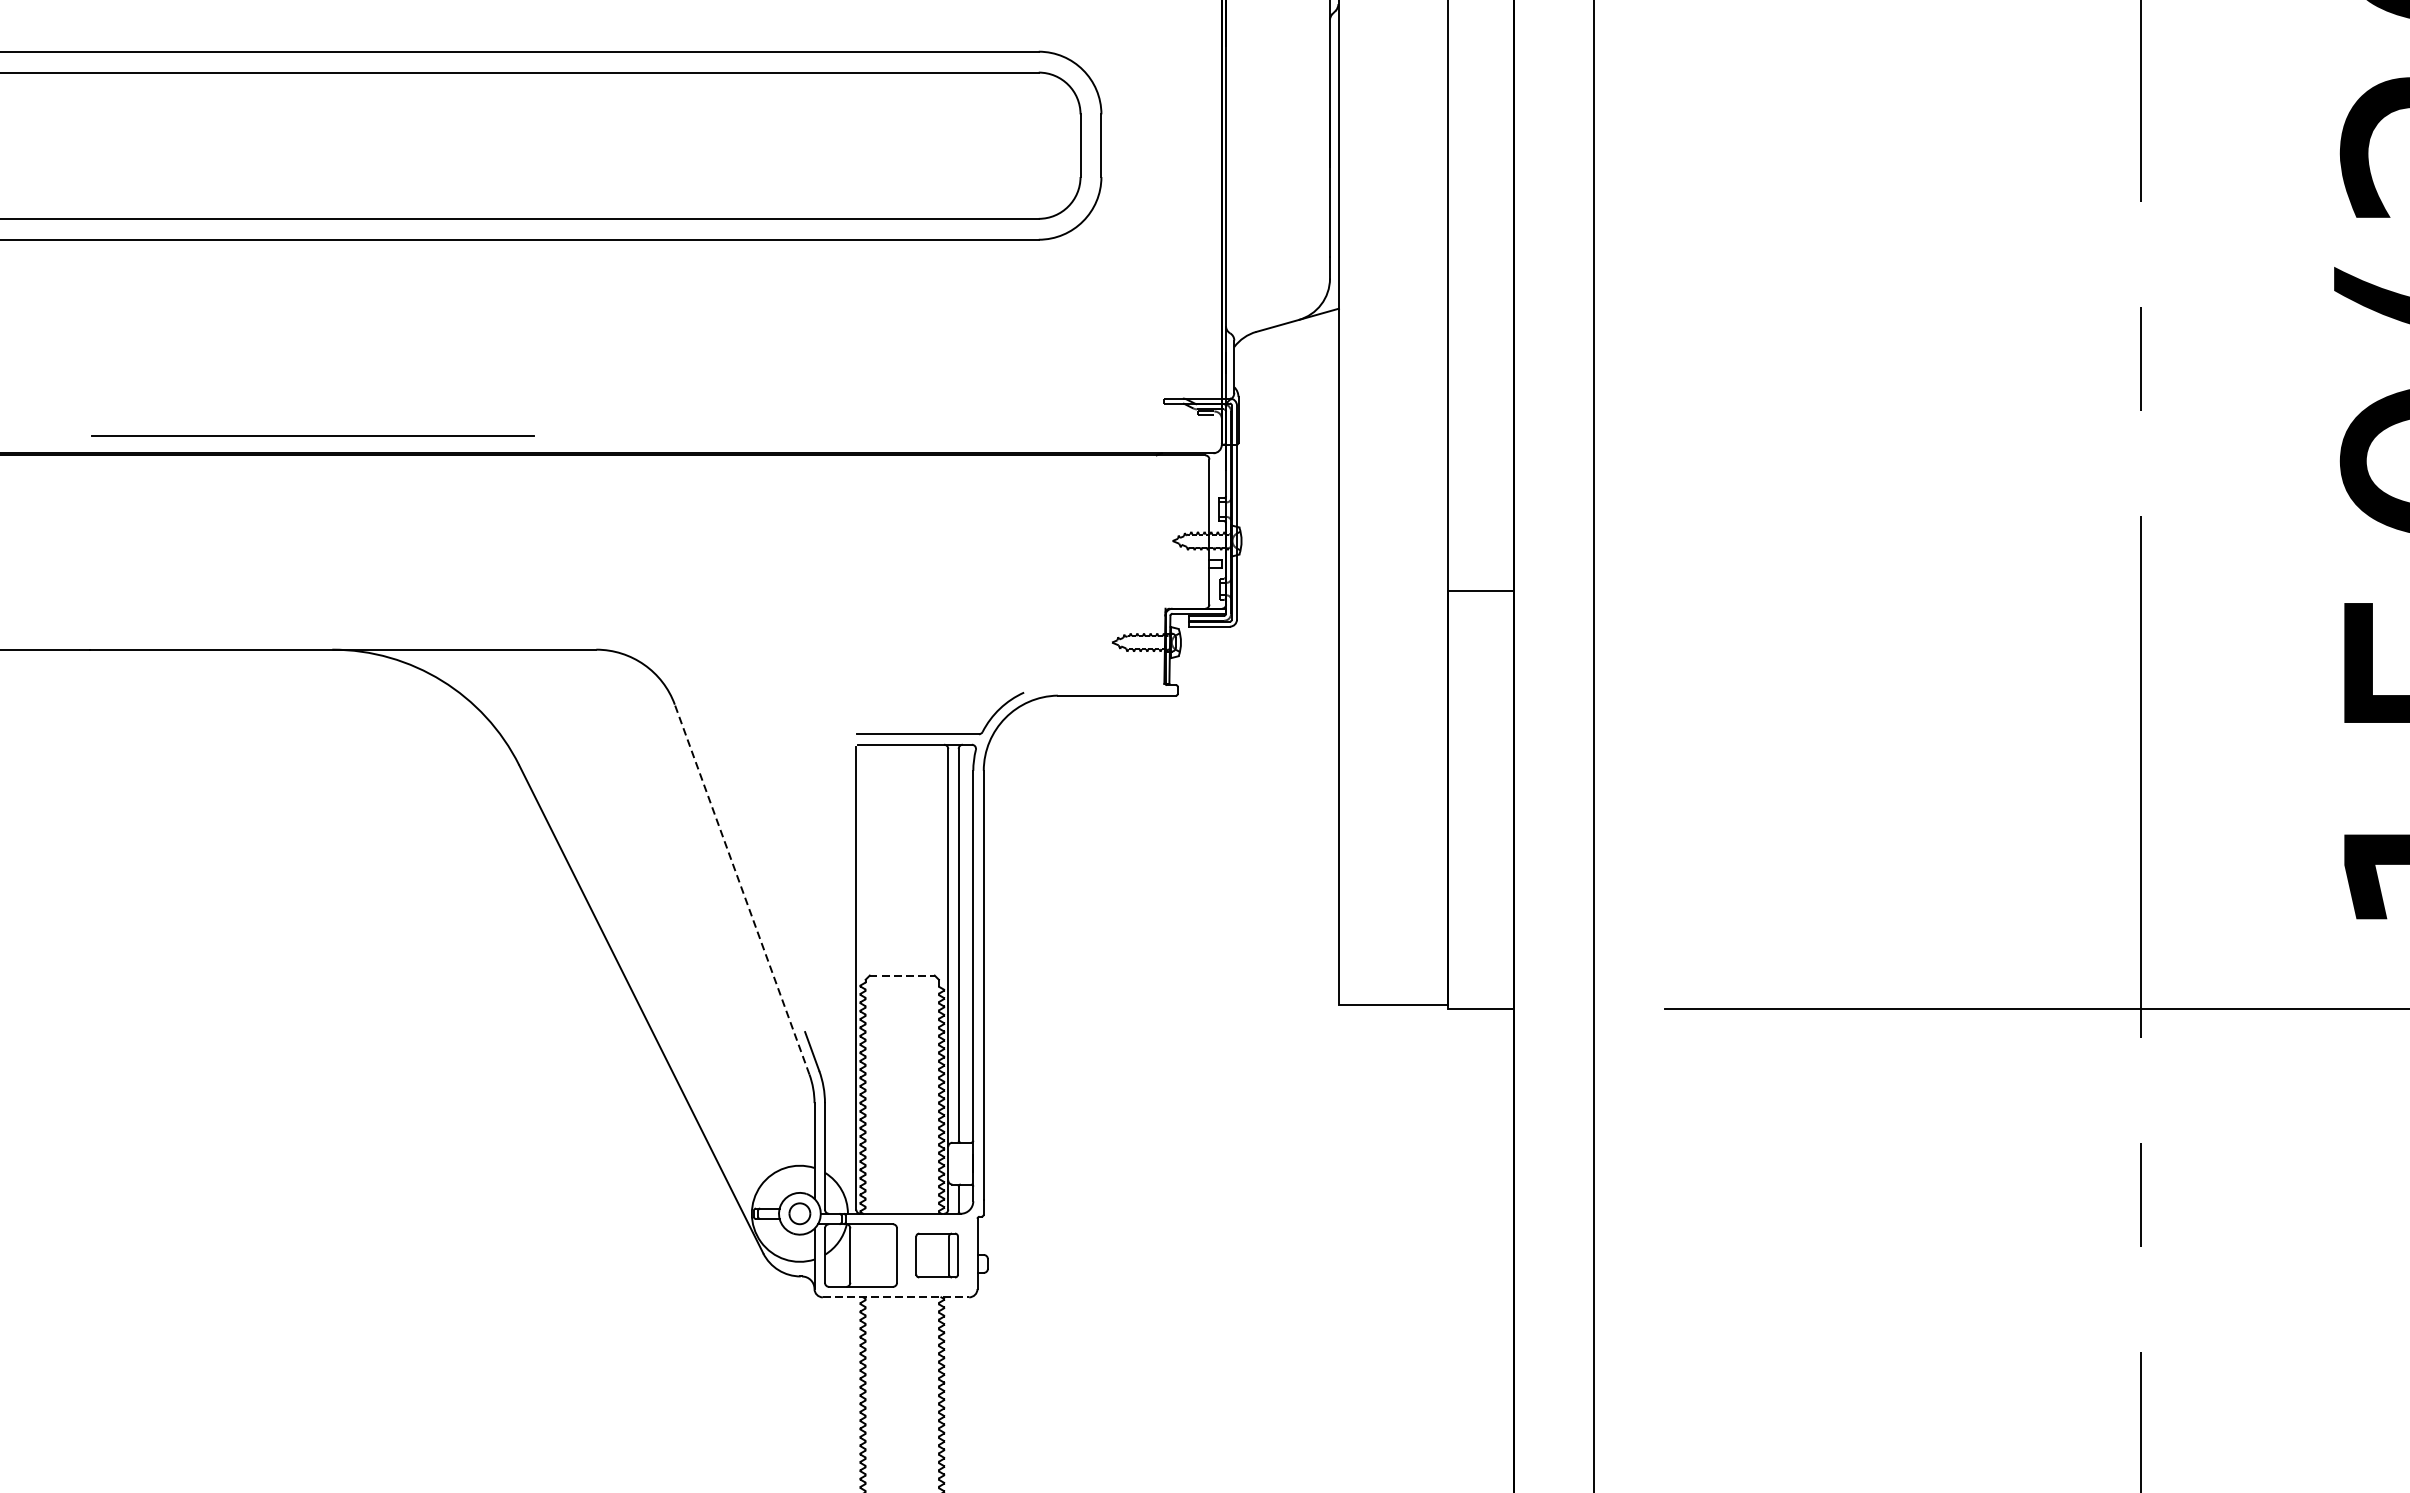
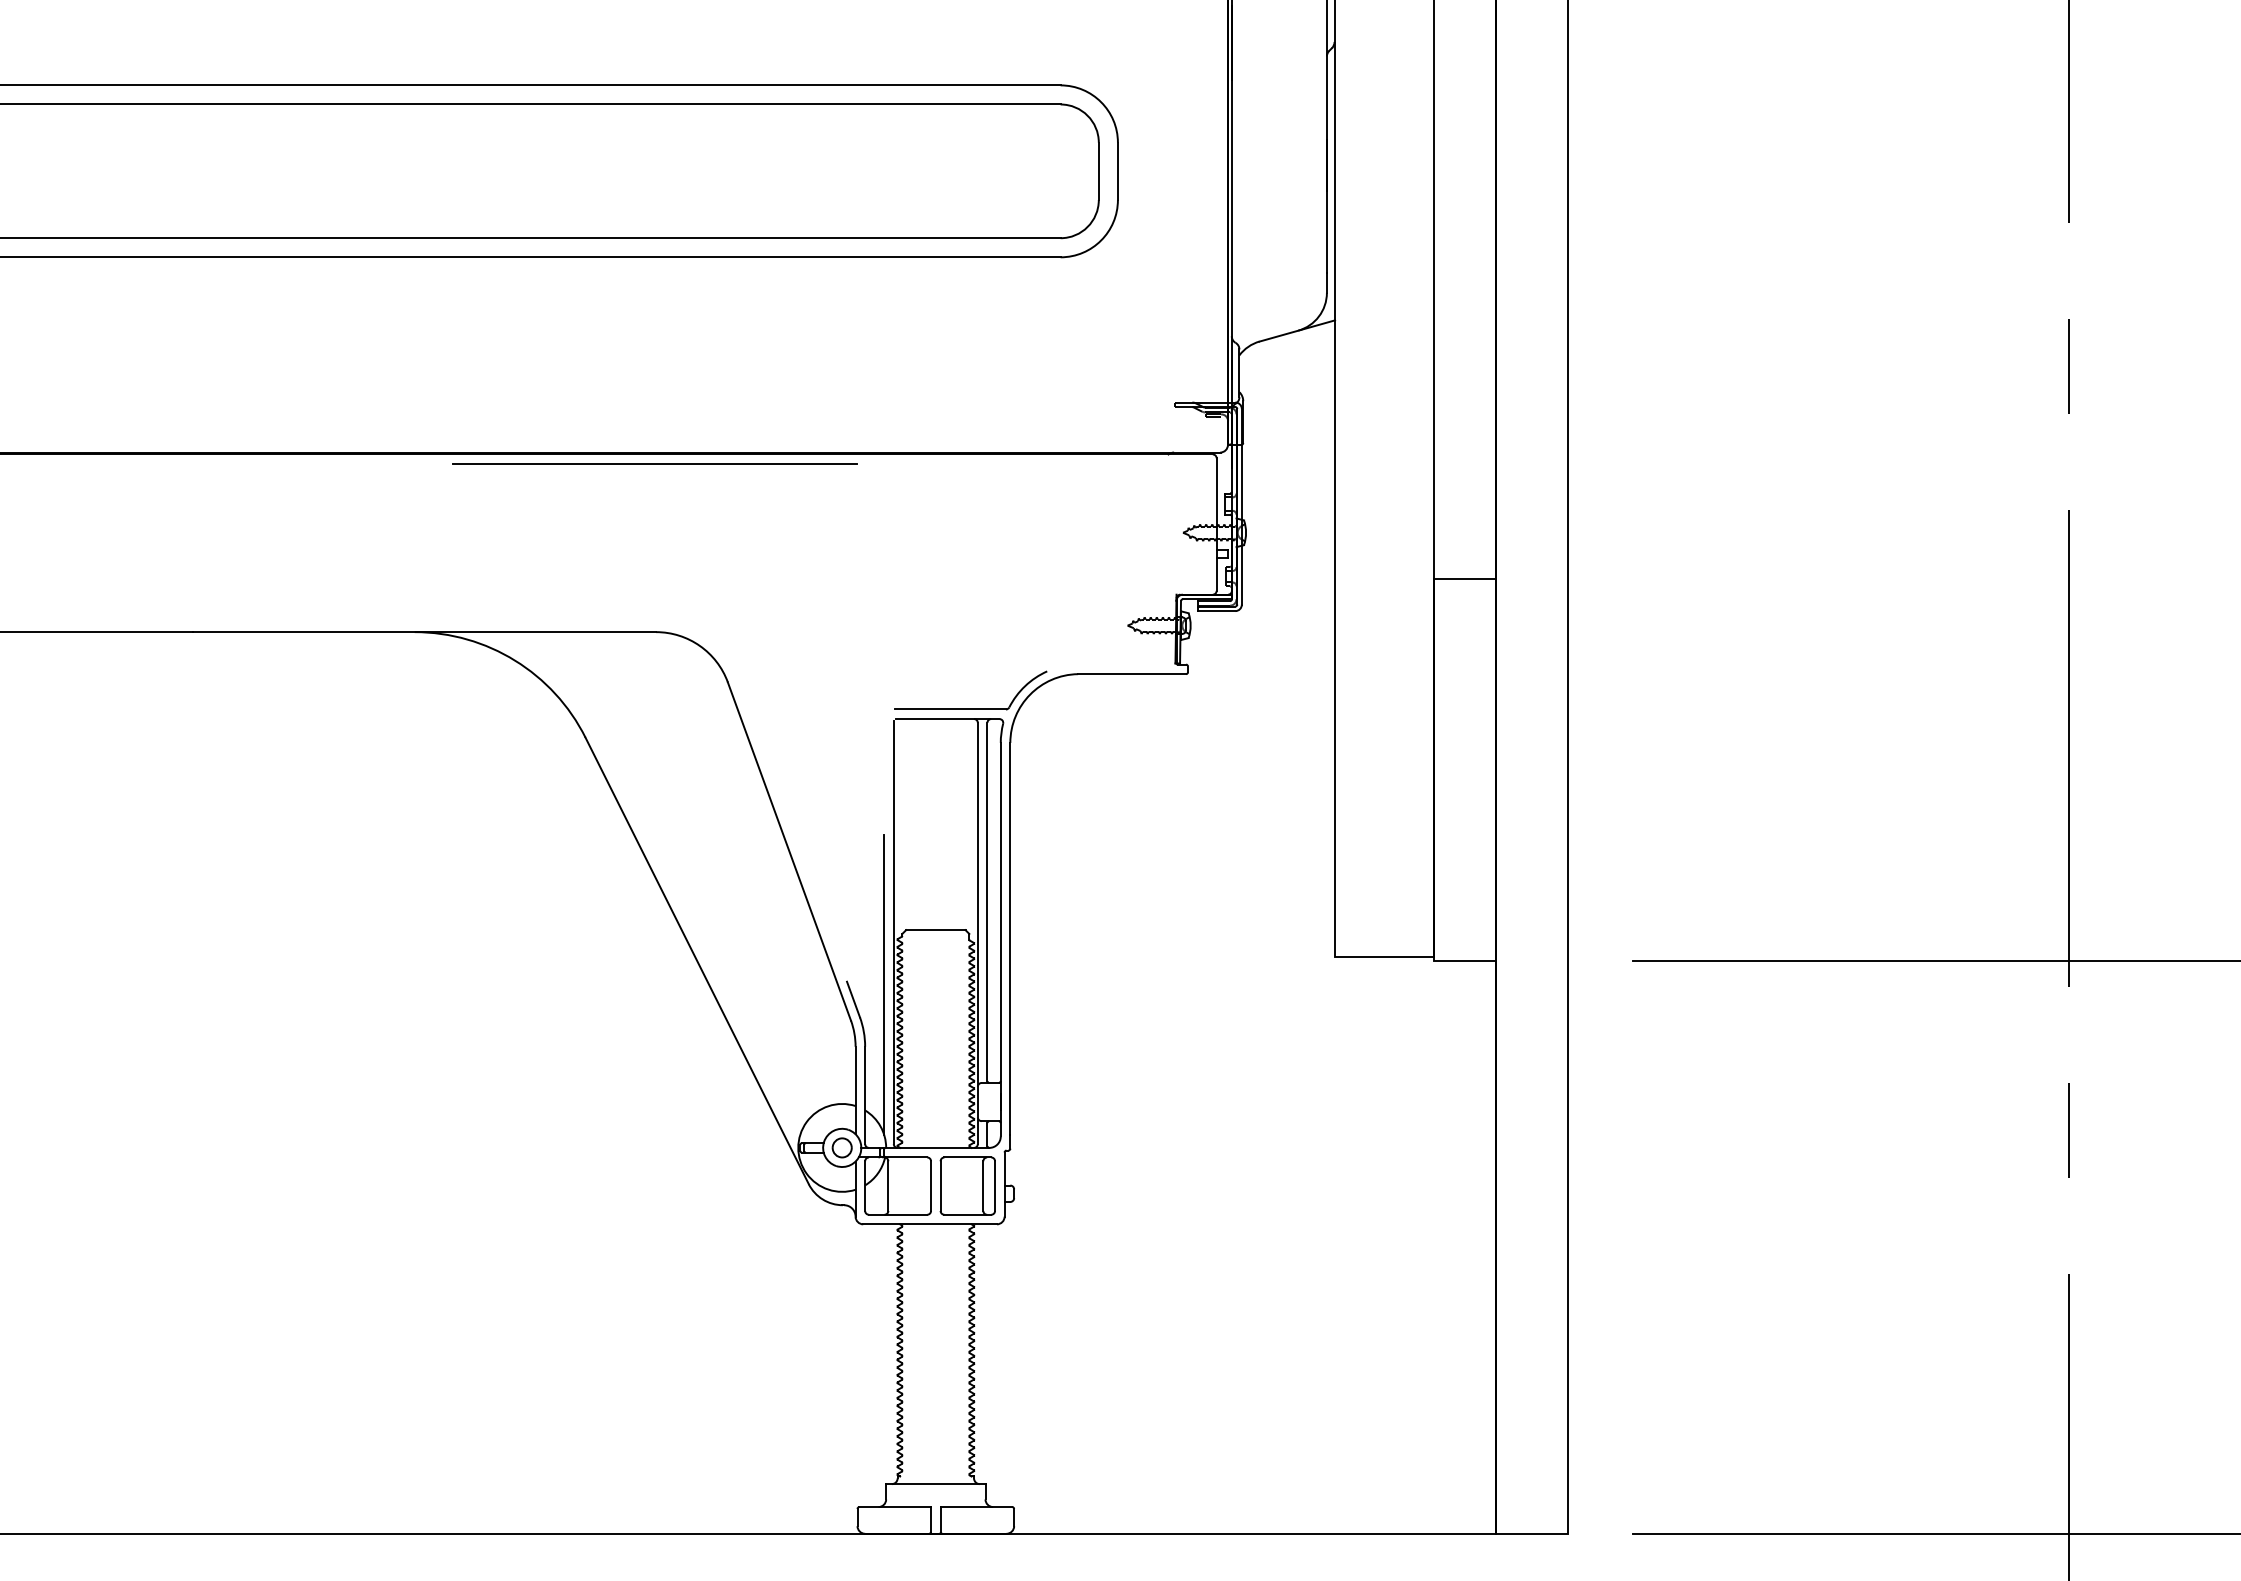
line: (312, 435) -> (654, 463), moved
line: (742, 889) -> (789, 851), dashed -> solid
line: (901, 976) -> (935, 930), dashed -> solid
line: (846, 1035) -> (884, 984), added
part: (936, 1254) -> (967, 1185), size x1.43
line: (896, 1297) -> (930, 1224), dashed -> solid

